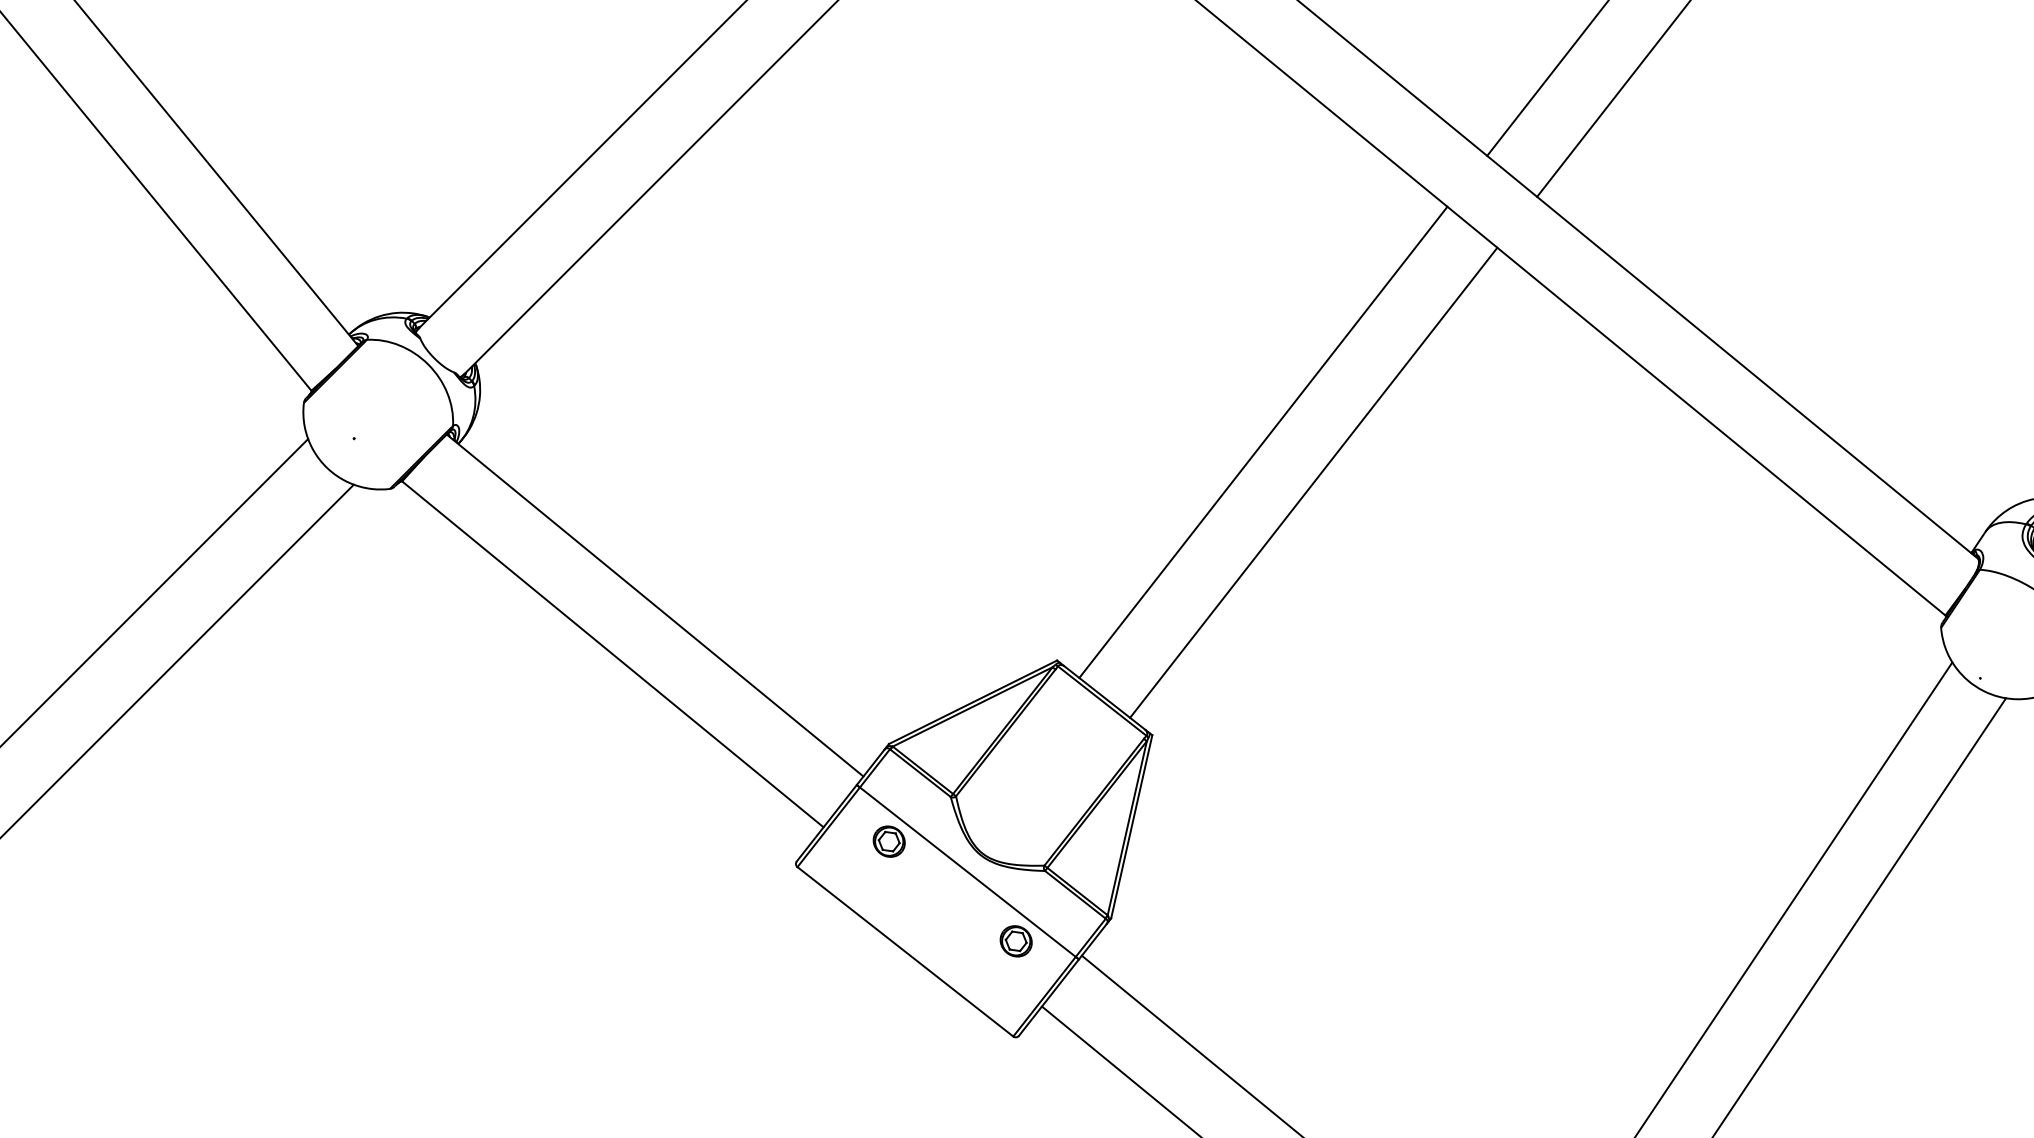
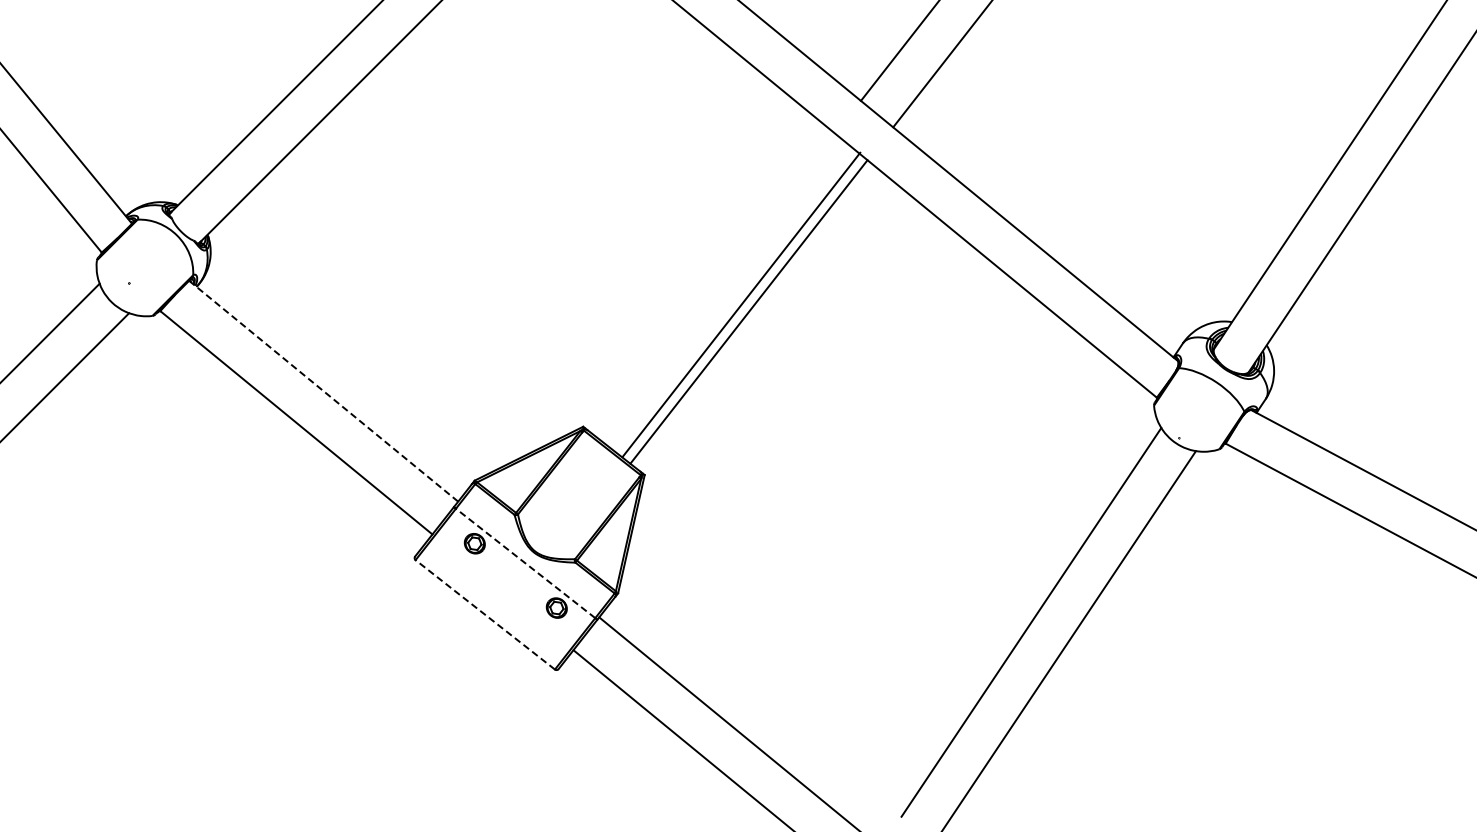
line: (1263, 441) -> (741, 304), moved
line: (654, 604) -> (323, 390), solid -> dashed
line: (967, 872) -> (525, 563), solid -> dashed
line: (905, 951) -> (485, 614), solid -> dashed

